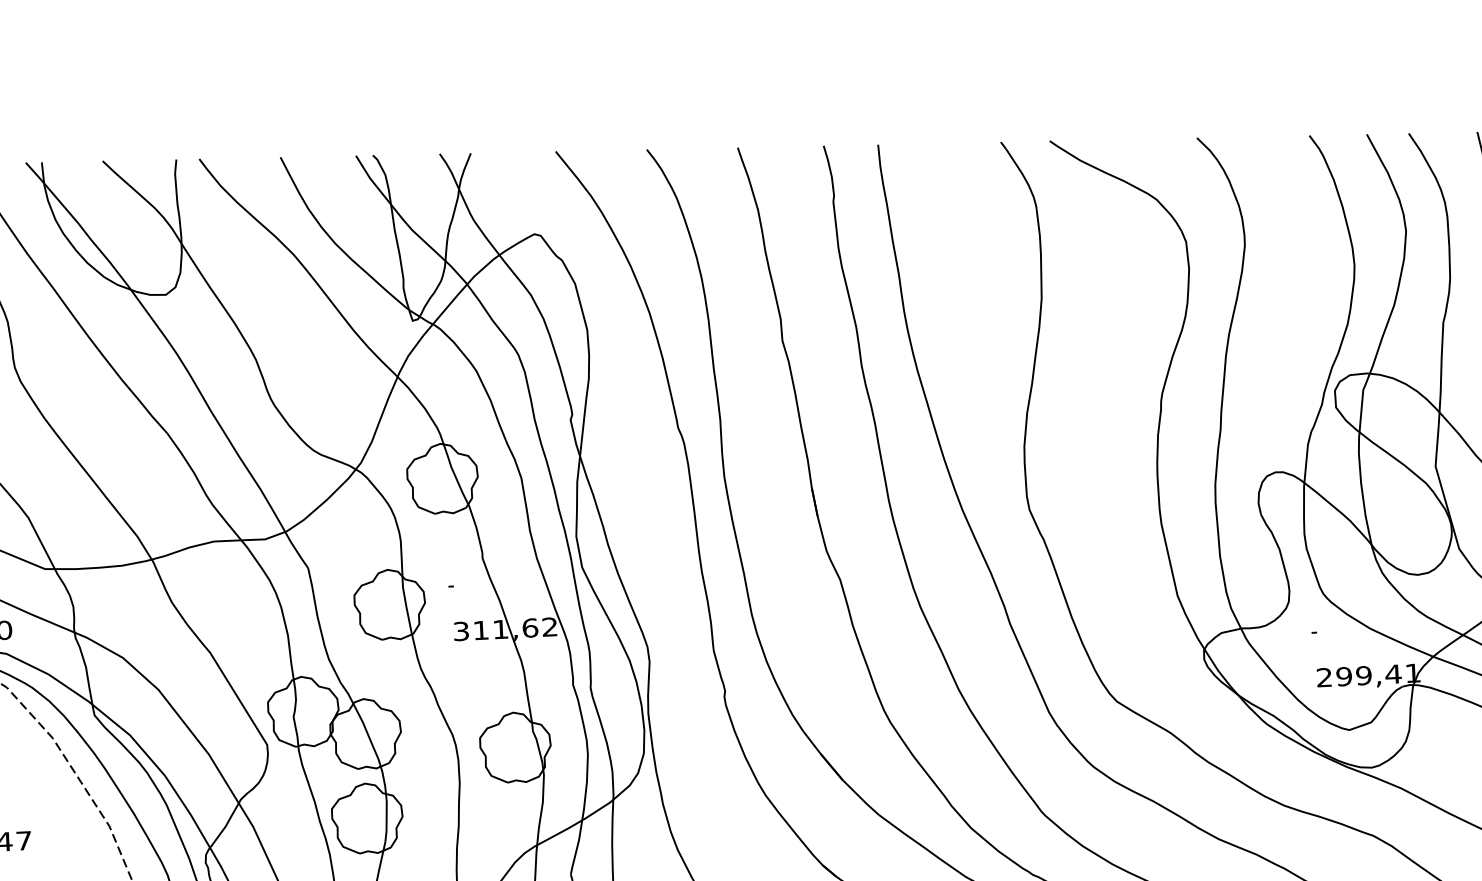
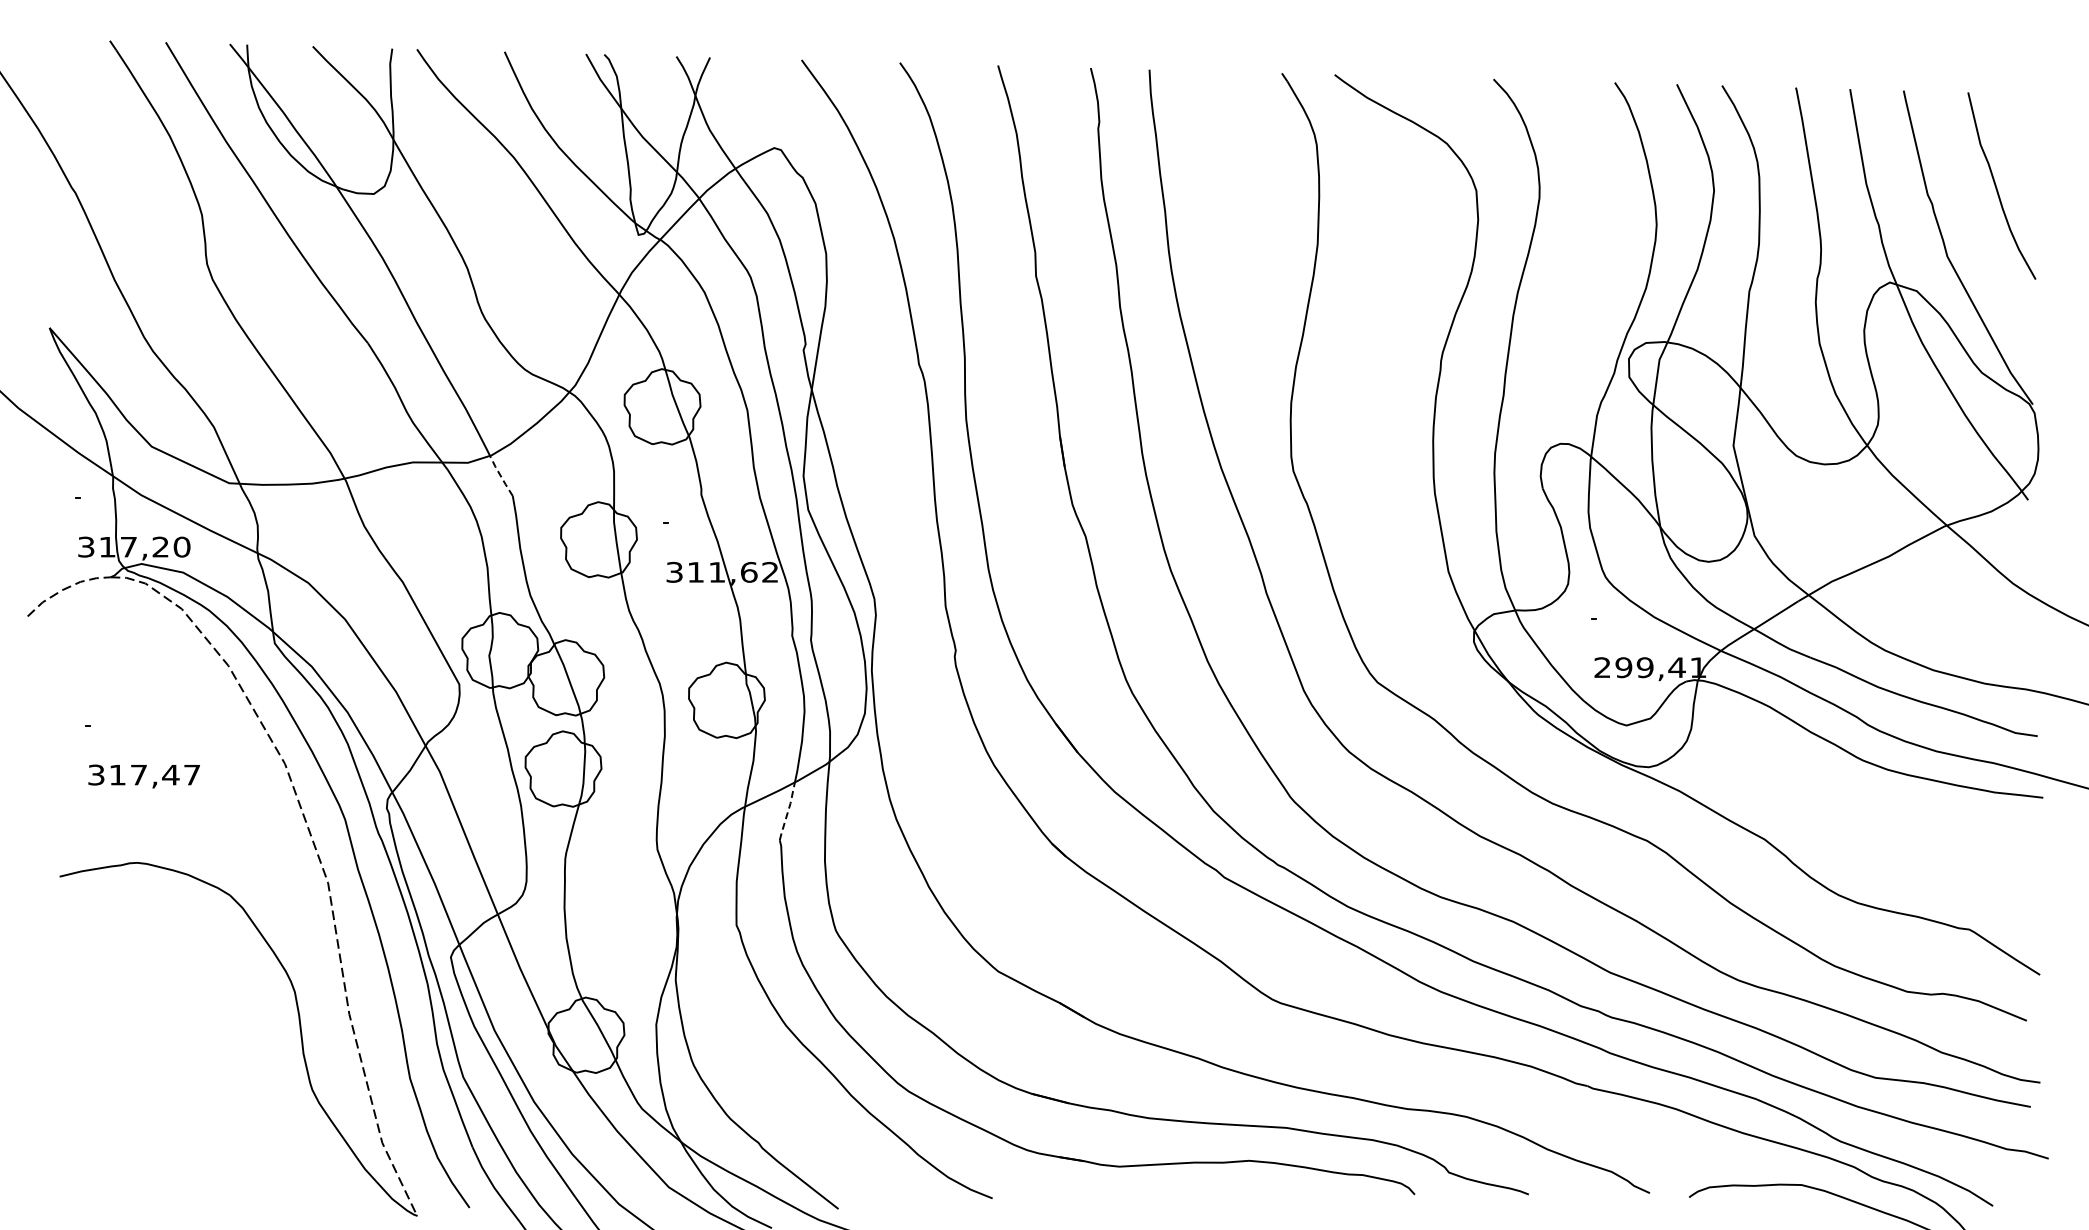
line: (295, 550) -> (500, 476), solid -> dashed
line: (577, 847) -> (788, 811), solid -> dashed

